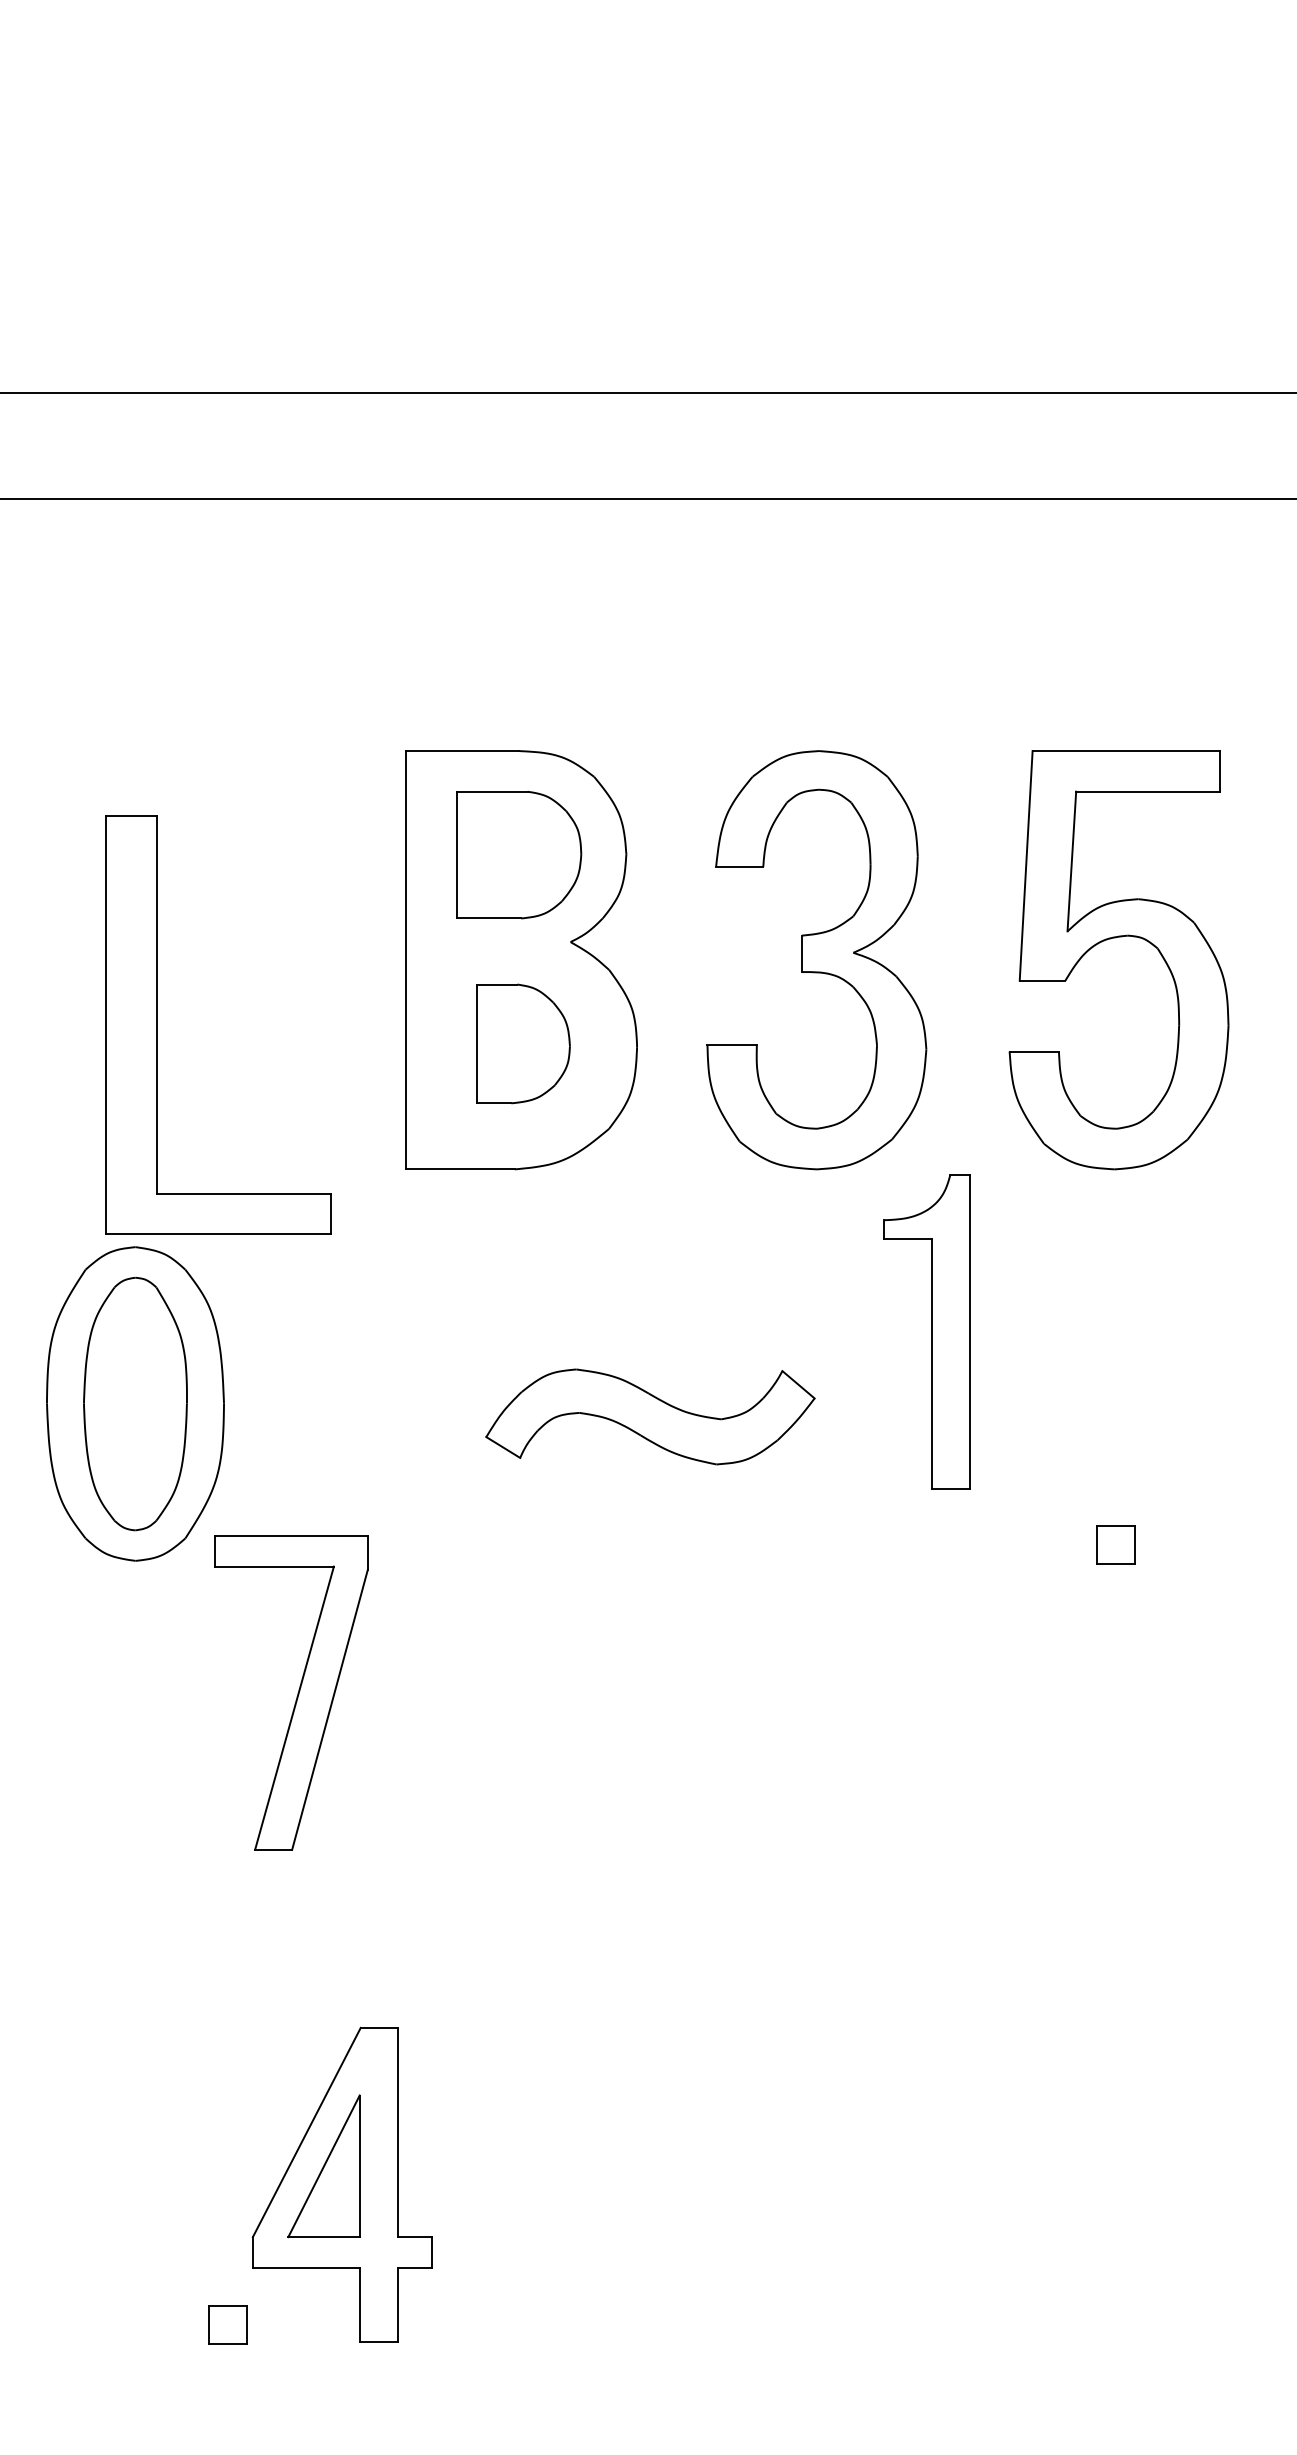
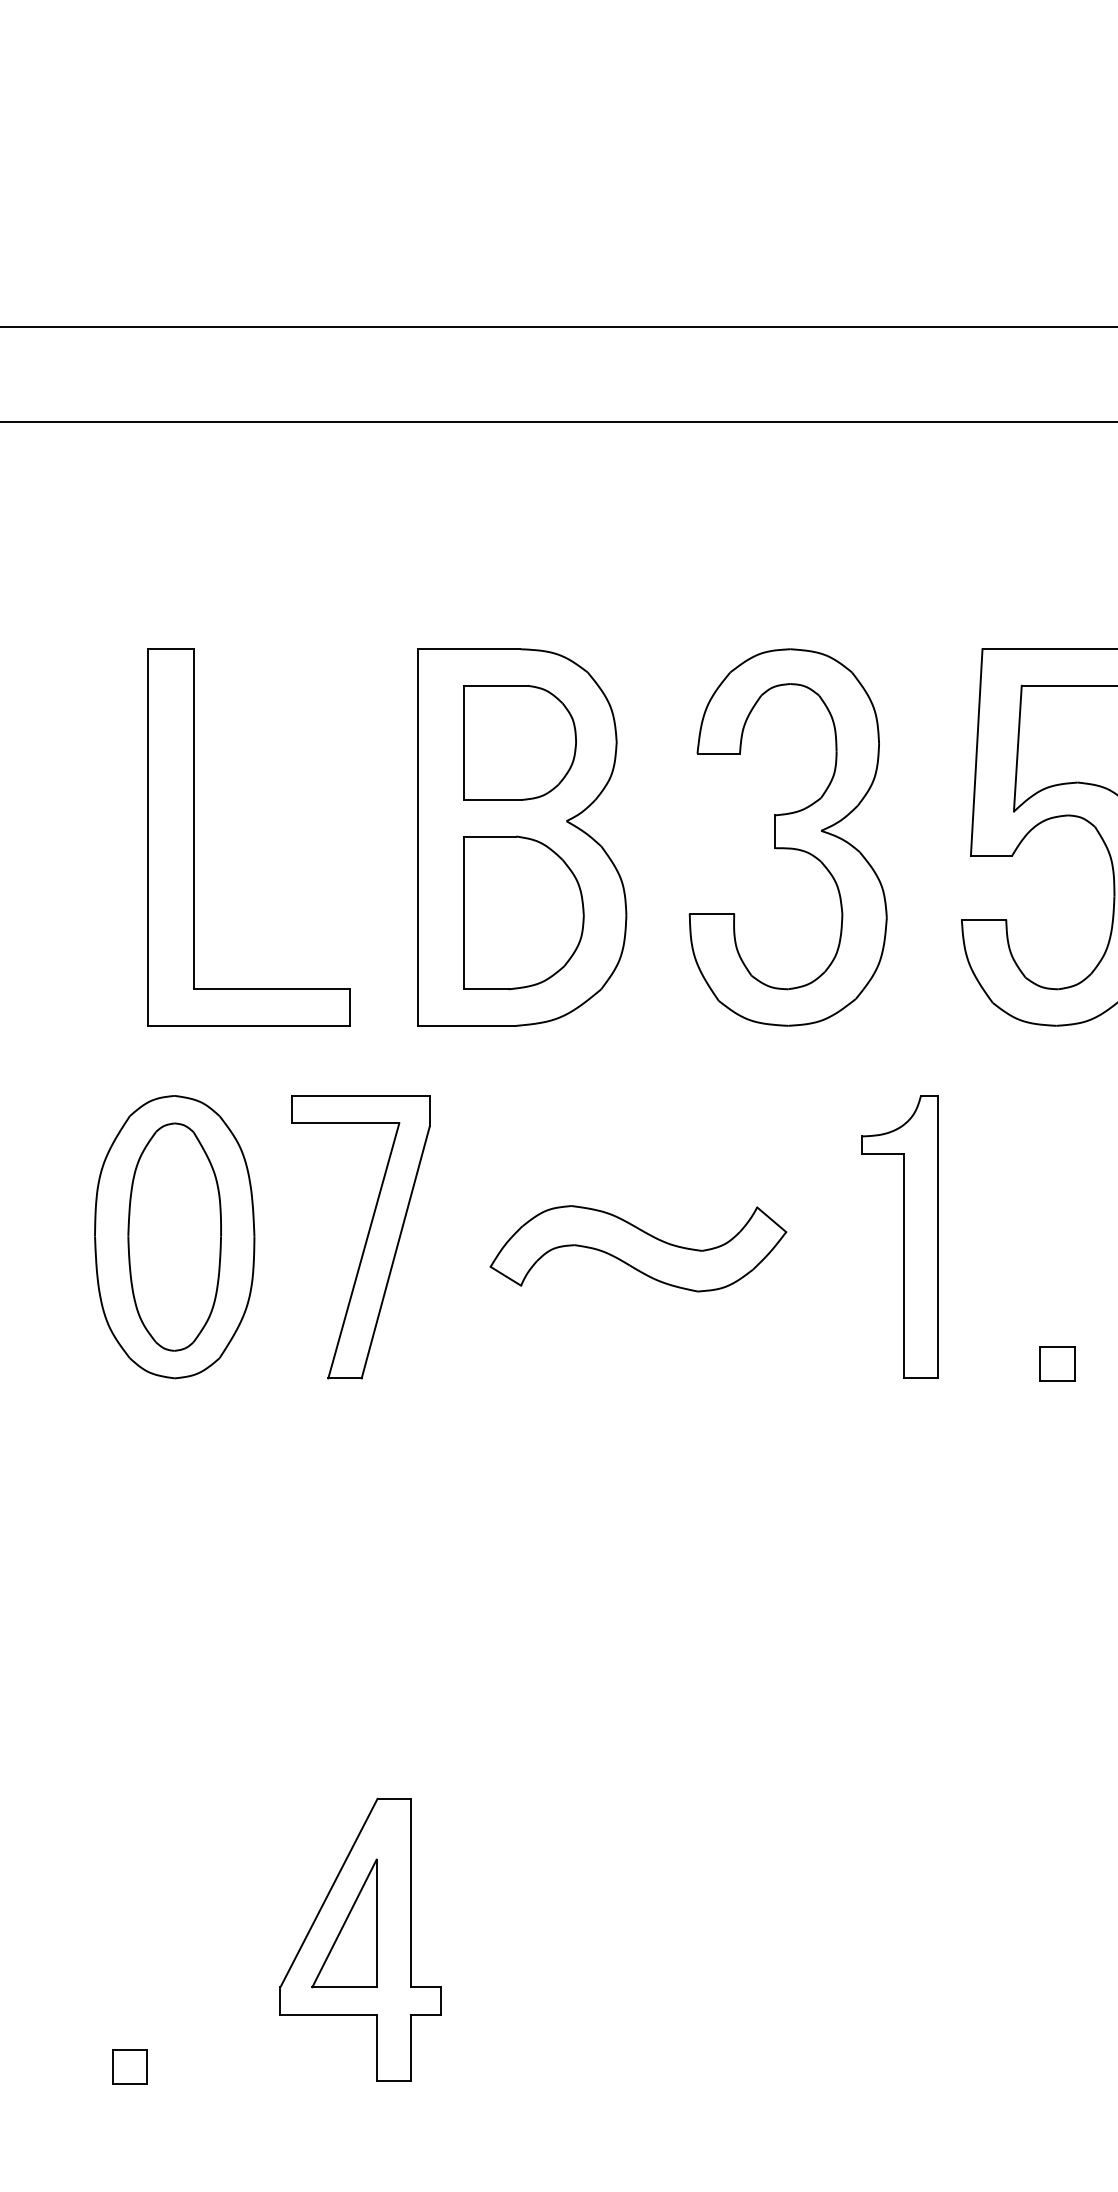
part: (157, 1024) -> (194, 836), moved
part: (523, 1043) -> (524, 912), size x1.43
part: (926, 1331) -> (899, 1236), moved
part: (297, 1693) -> (366, 1237), moved
part: (227, 2324) -> (129, 2065), moved

